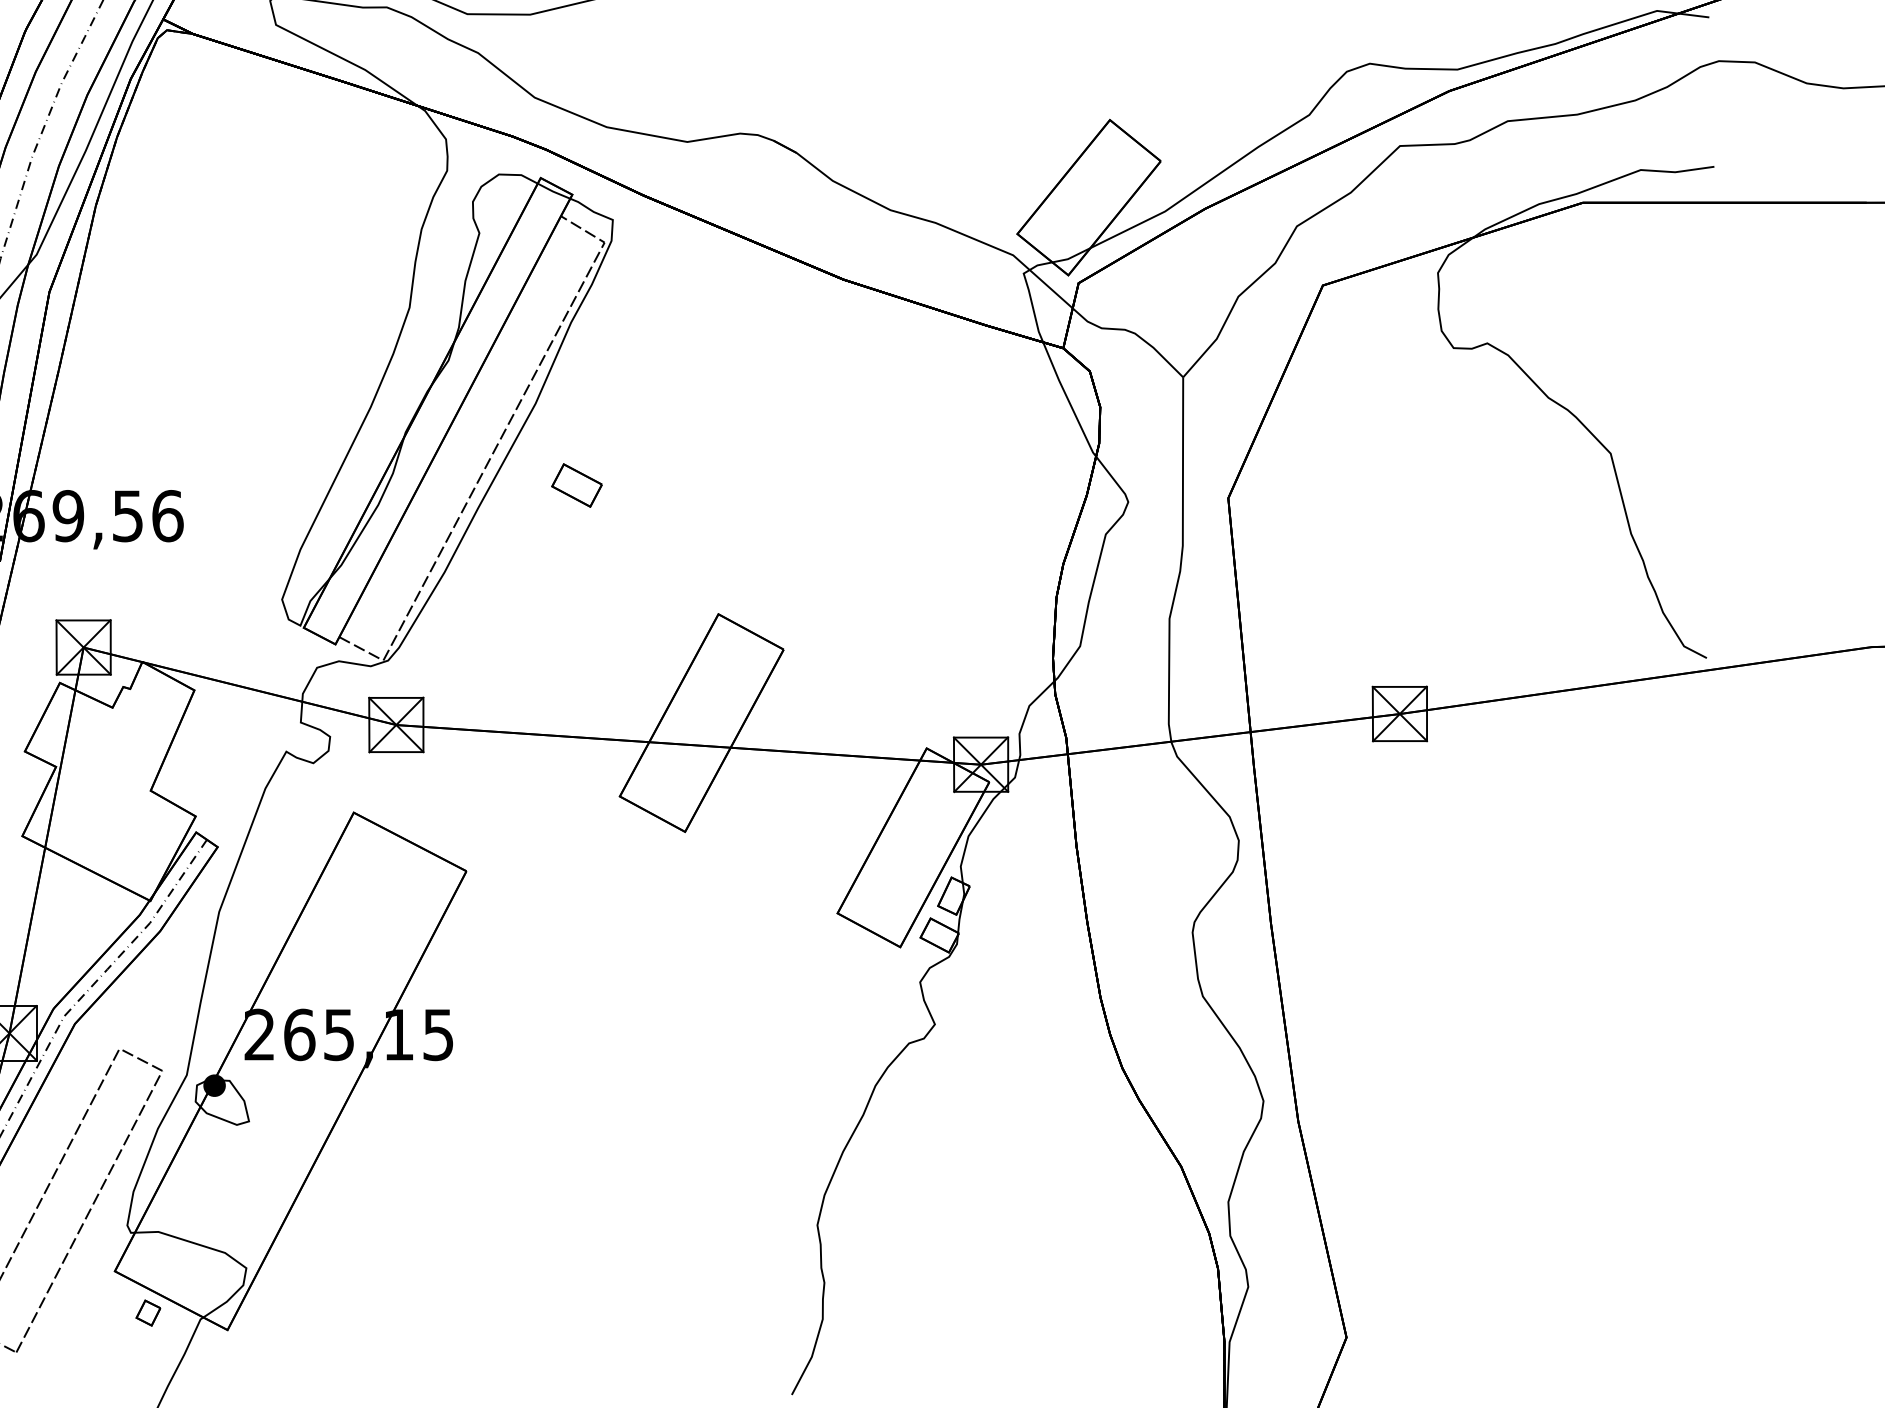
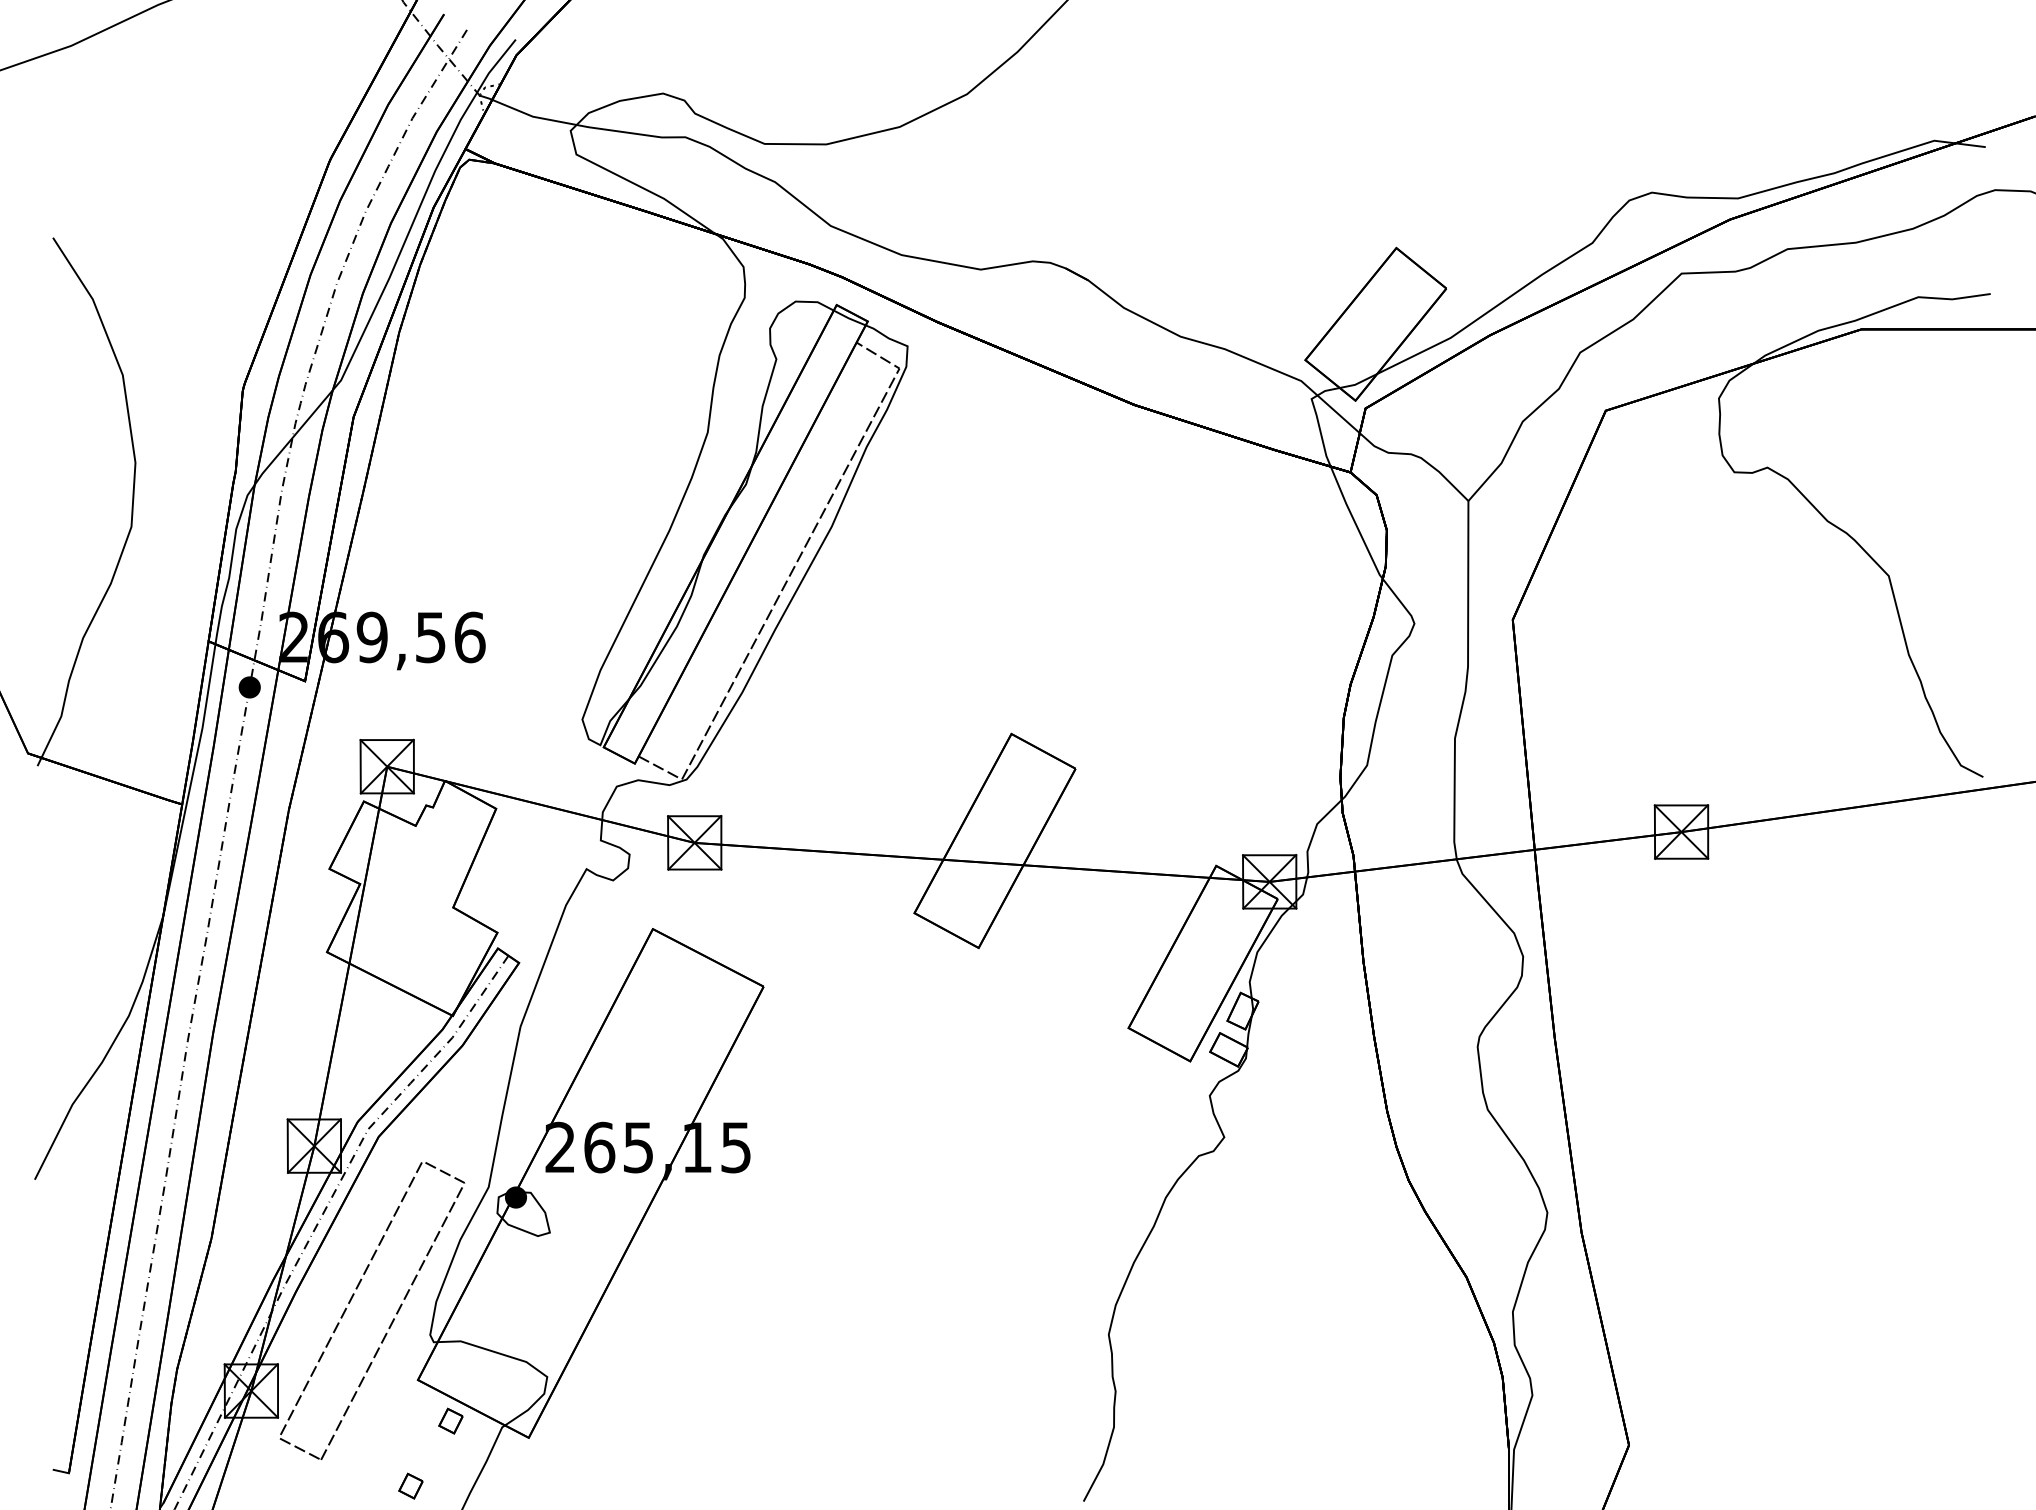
part: (576, 485) -> (871, 607), removed
part: (107, 1378) -> (410, 1485), added

